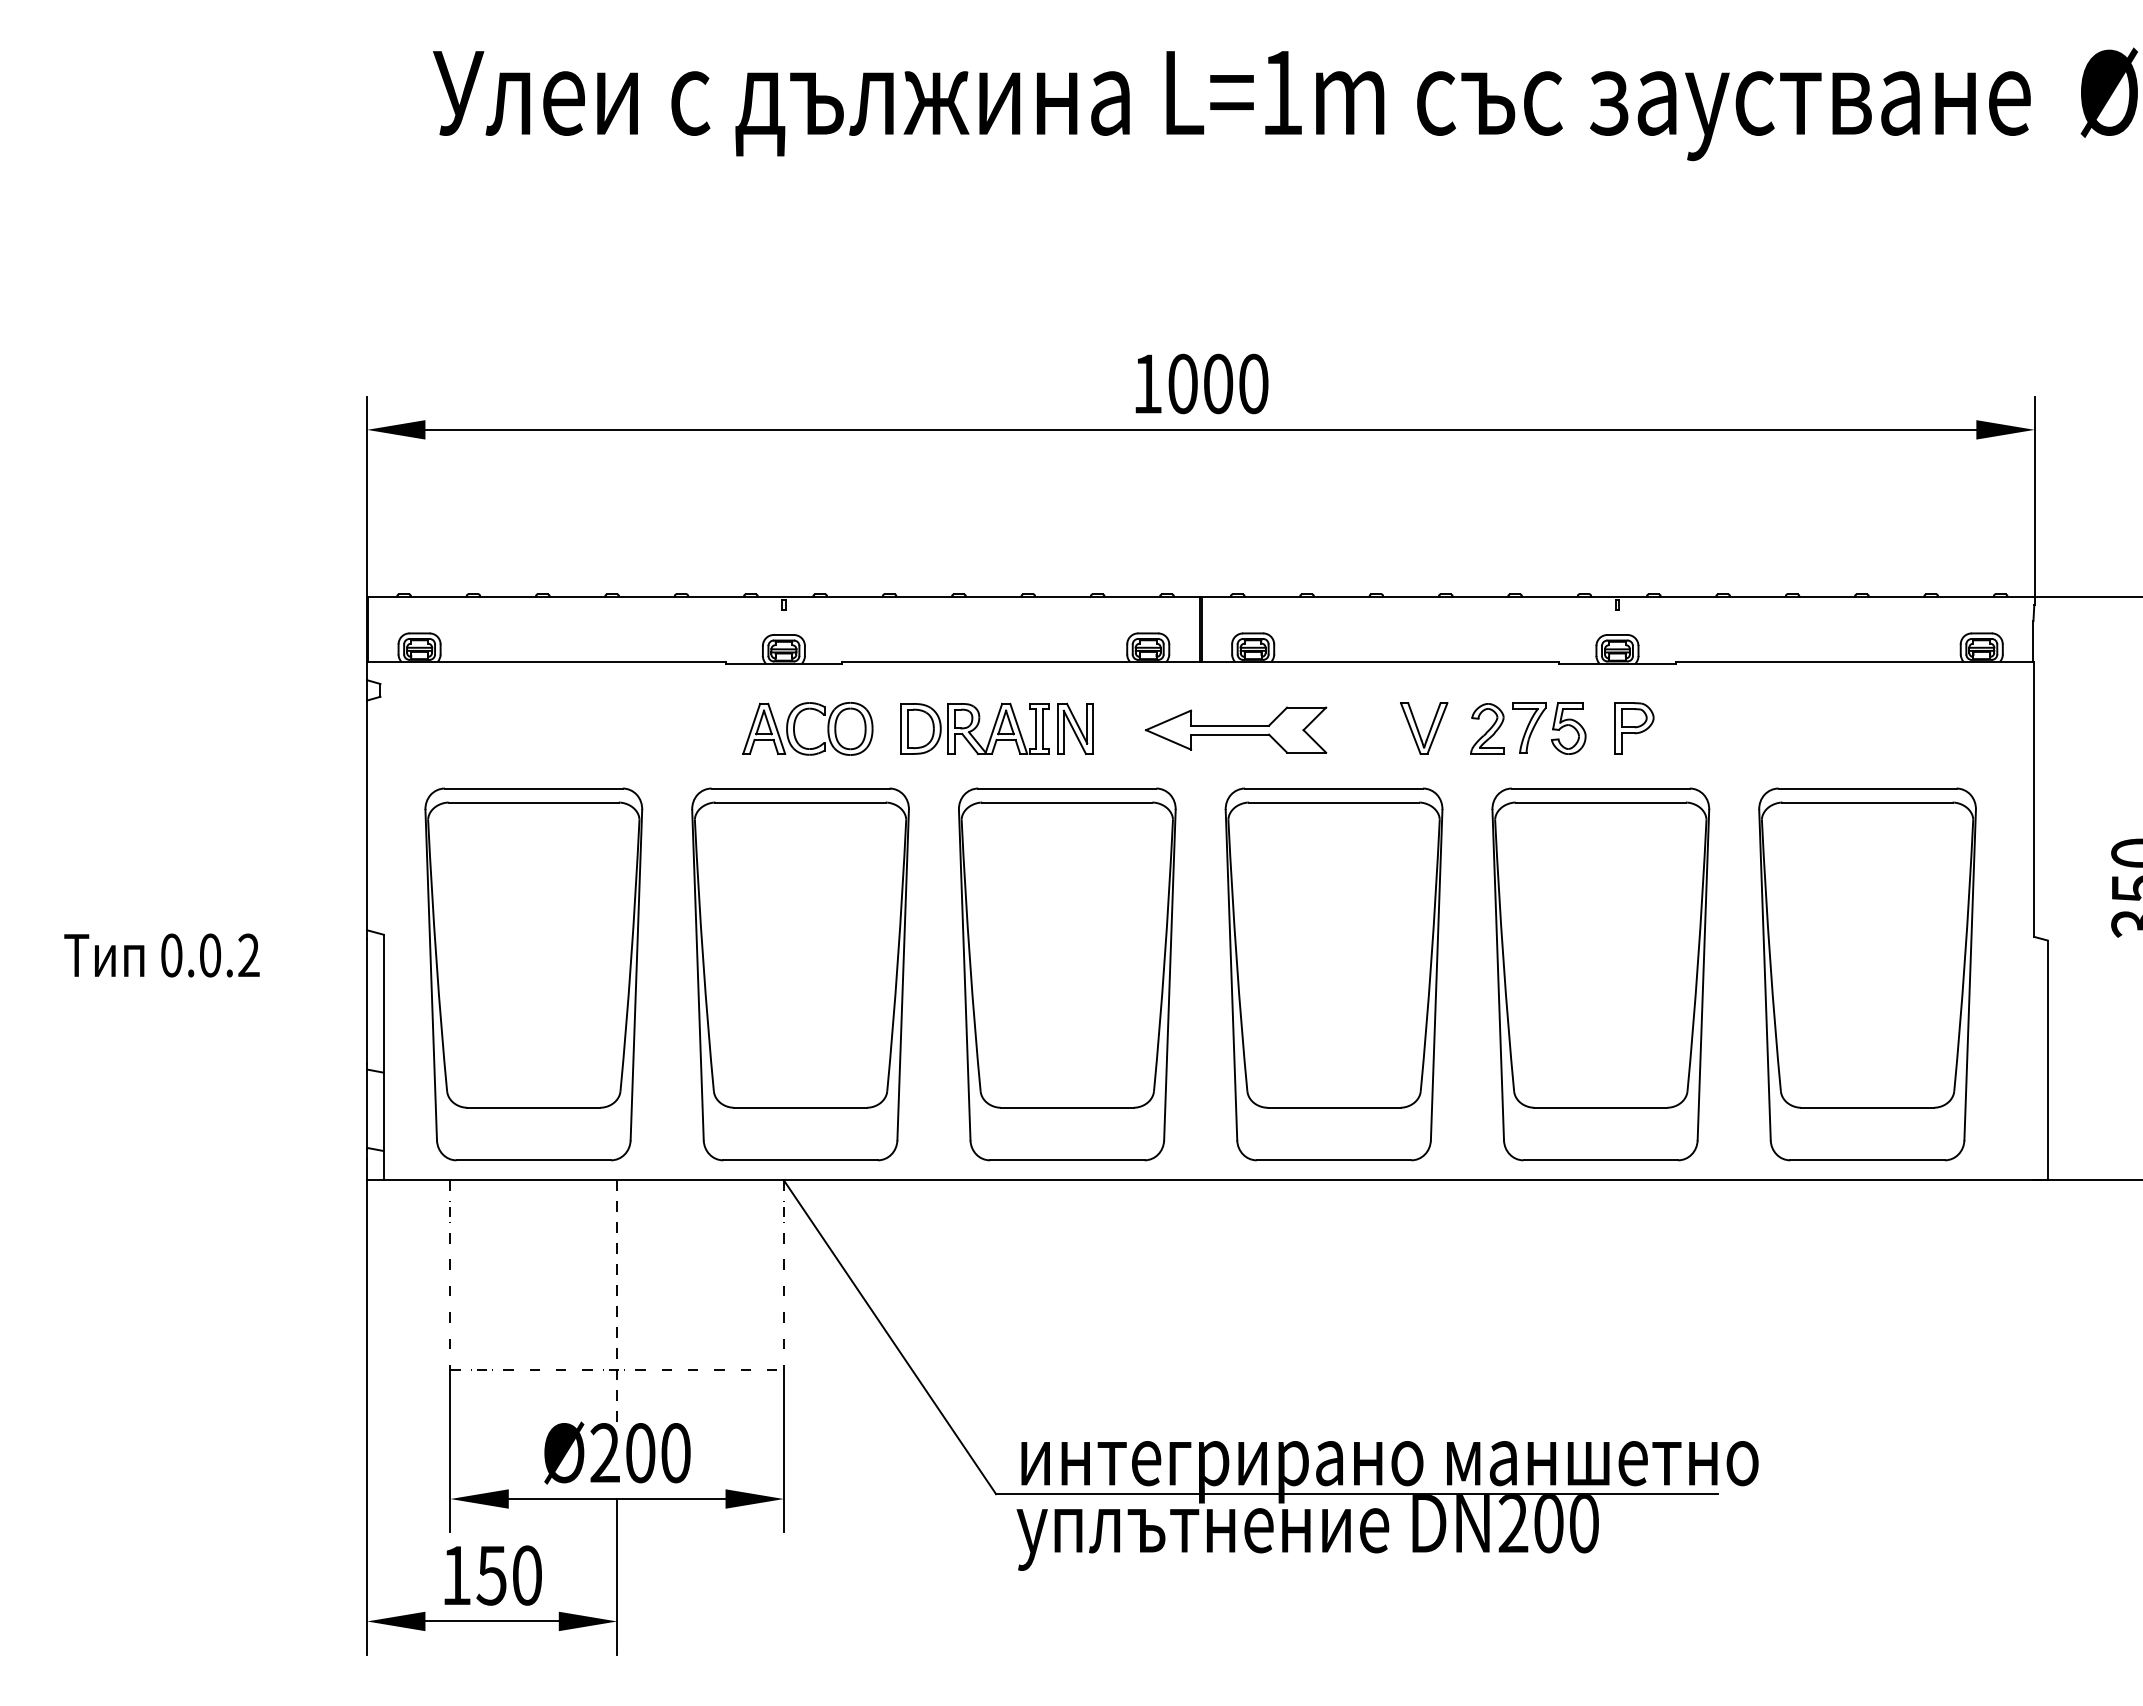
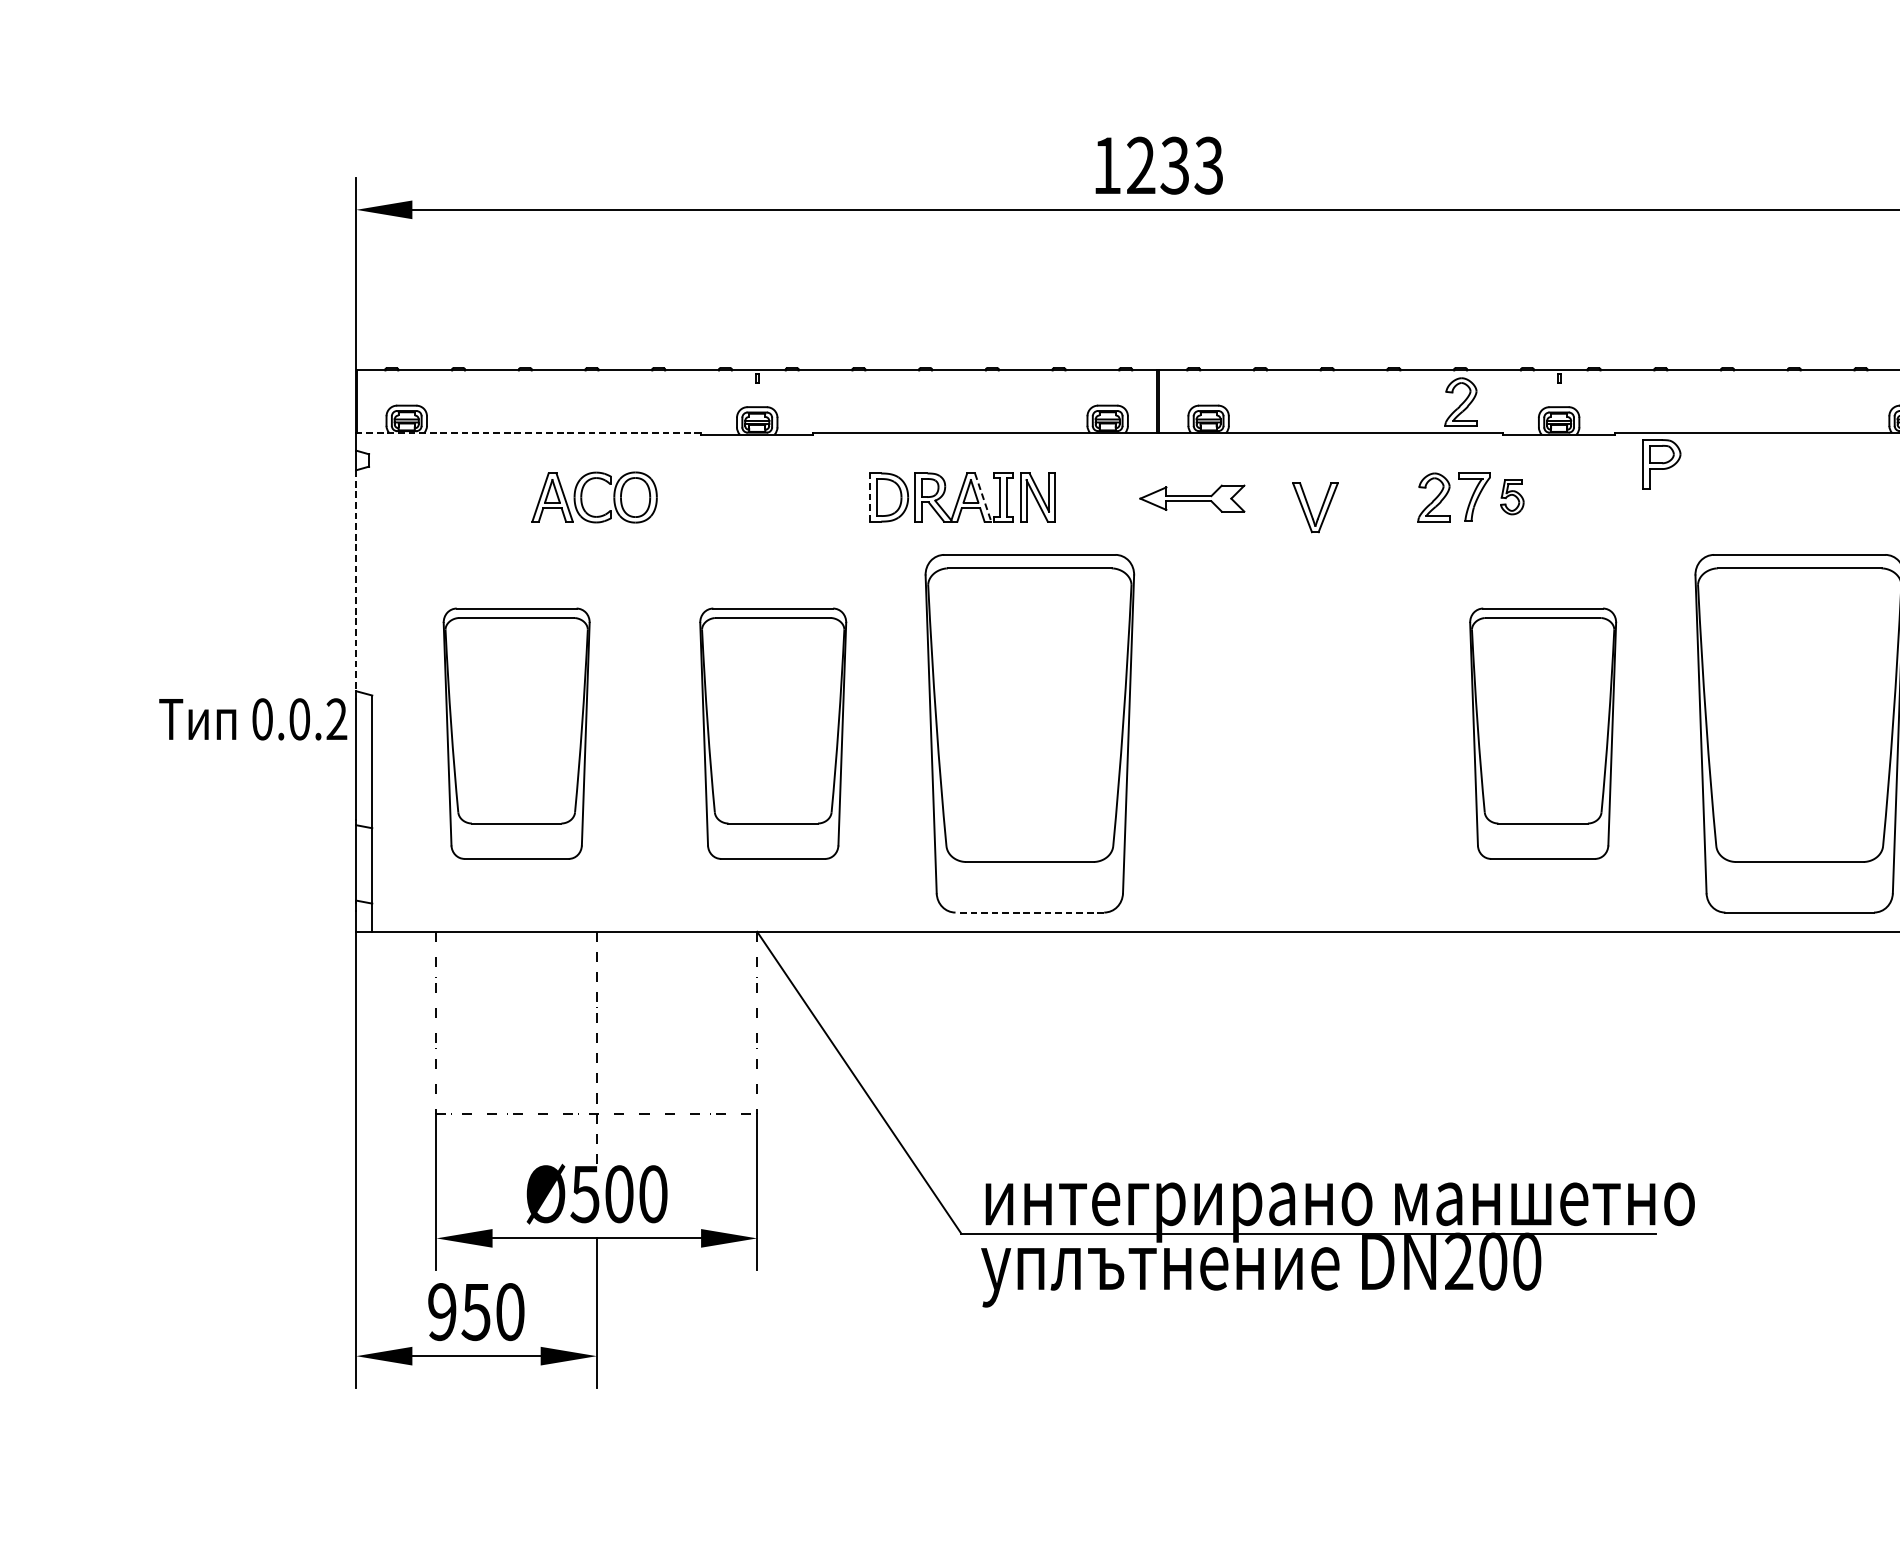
text: (1218, 383) -> (1175, 165), 1000 -> 1233
part: (1515, 629) -> (1461, 401), added
line: (545, 661) -> (527, 432), solid -> dashed
part: (795, 725) -> (582, 494), moved
line: (901, 728) -> (870, 497), solid -> dashed
part: (1424, 728) -> (1315, 507), moved
part: (1568, 728) -> (1512, 497), size x0.7
part: (1634, 728) -> (1662, 464), moved
line: (1018, 729) -> (982, 498), solid -> dashed
part: (1236, 729) -> (1192, 498), size x0.6
line: (367, 815) -> (356, 580), solid -> dashed
text: (161, 955) -> (252, 719), moved
part: (533, 974) -> (516, 733), size x0.7
part: (800, 974) -> (773, 733), size x0.7
part: (1333, 974) -> (1285, 733), removed
part: (1600, 974) -> (1542, 733), size x0.7
line: (1066, 1160) -> (1029, 912), solid -> dashed
text: (604, 1453) -> (584, 1194), Ø200 -> Ø500
text: (456, 1575) -> (442, 1311), 150 -> 950

